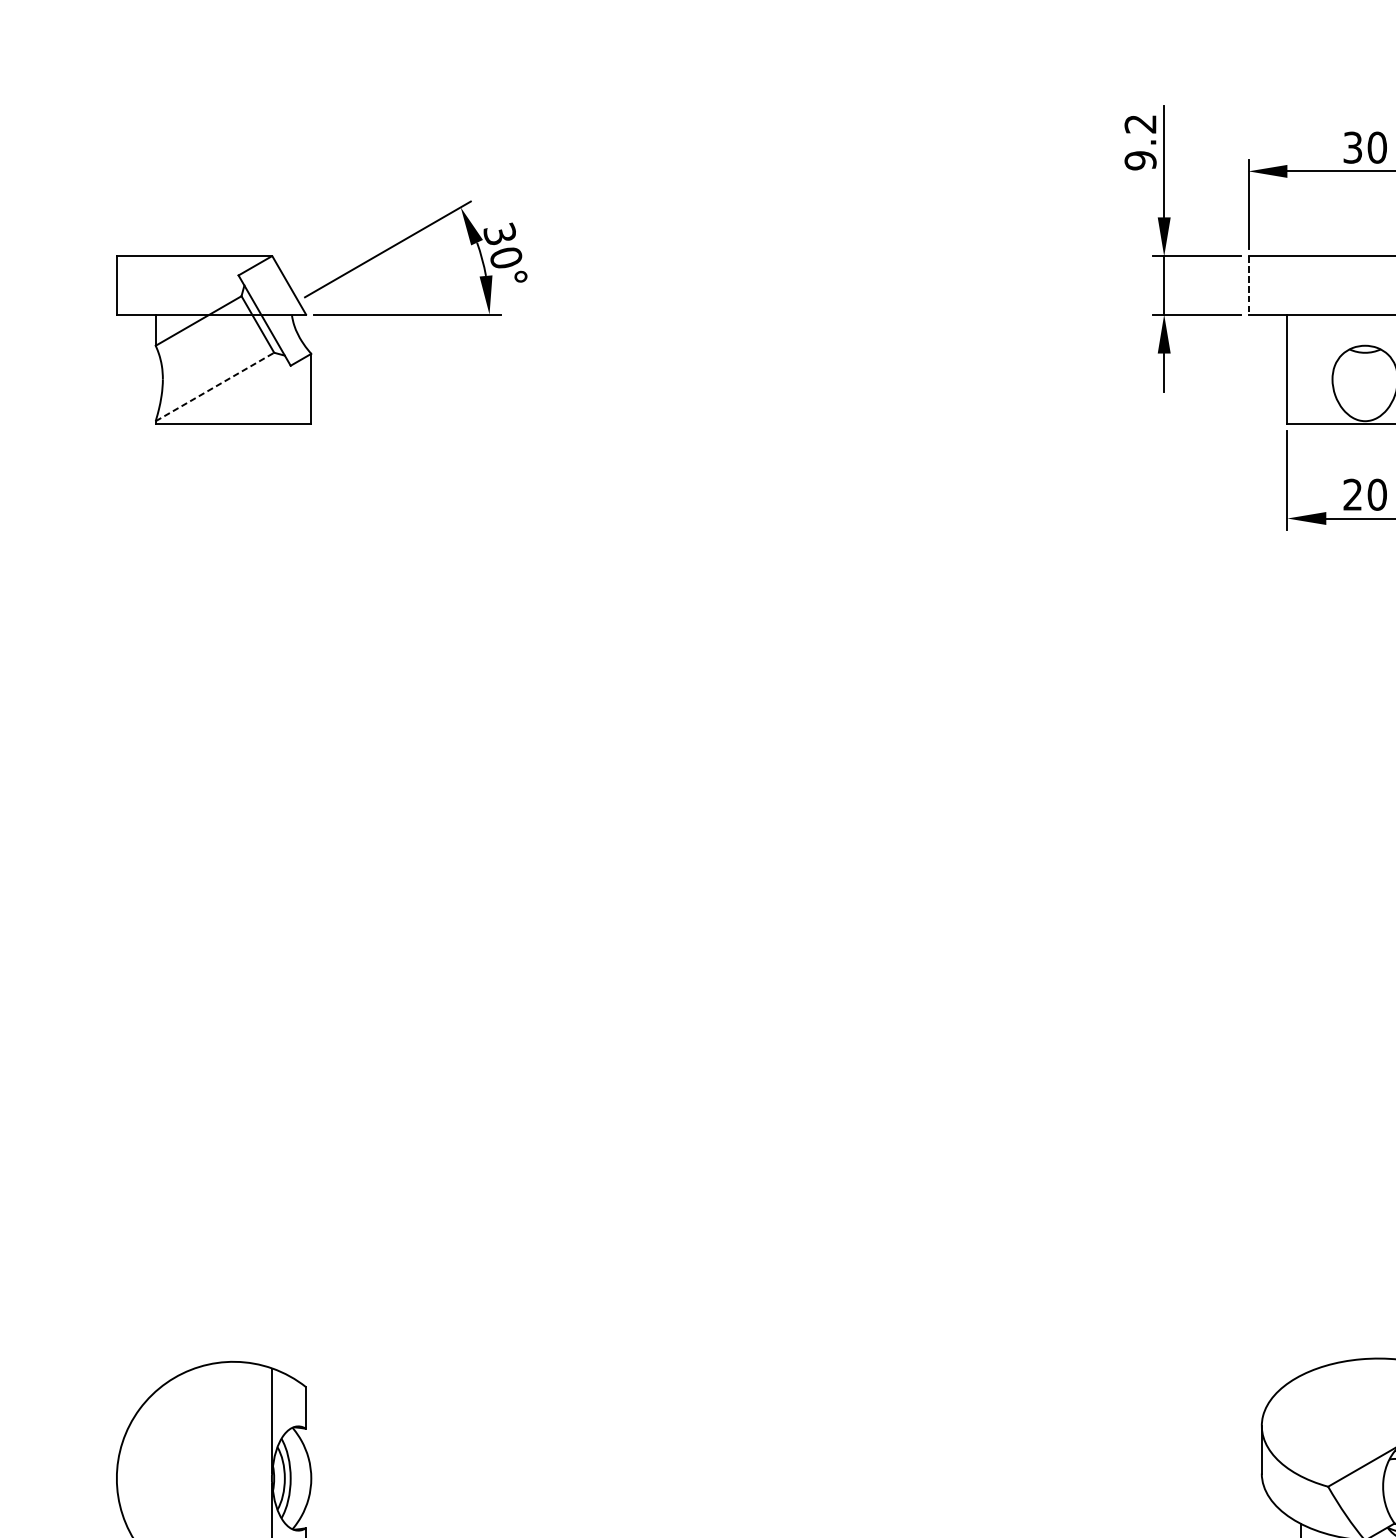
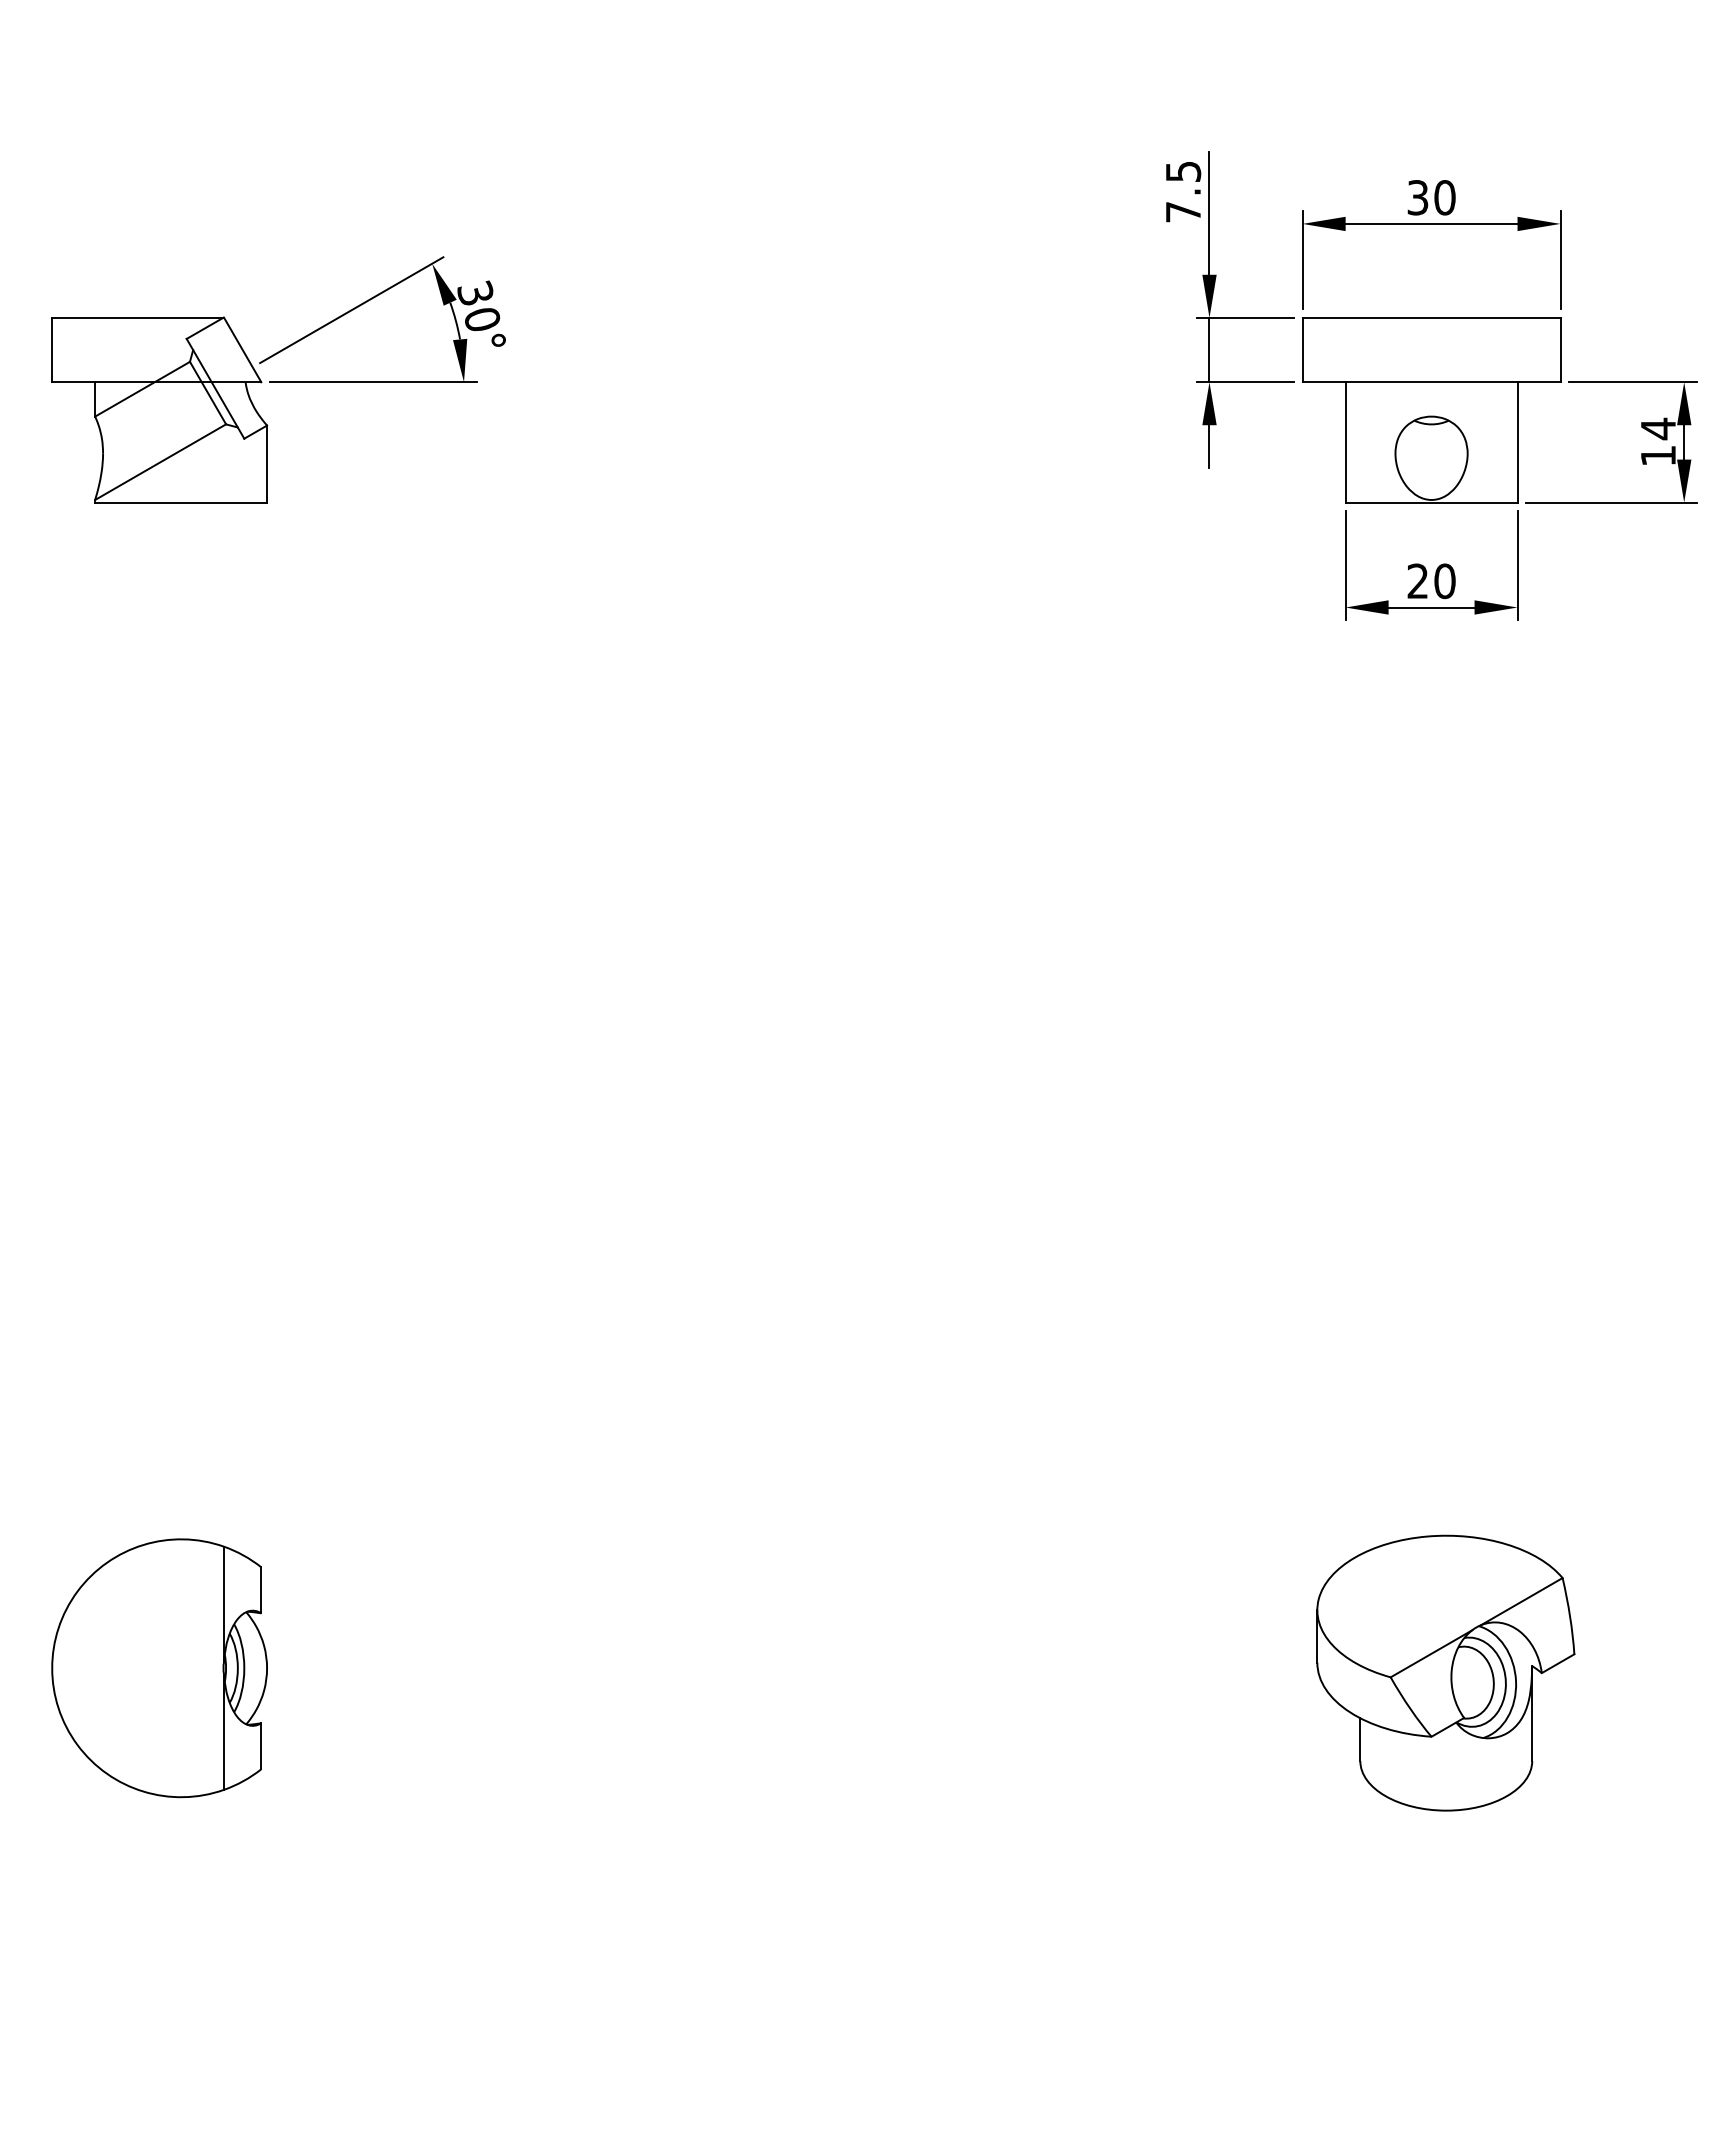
text: (1140, 142) -> (1183, 192), 9.2 -> 7.5
line: (1248, 285) -> (1302, 350), dashed -> solid
line: (214, 387) -> (160, 462), dashed -> solid

